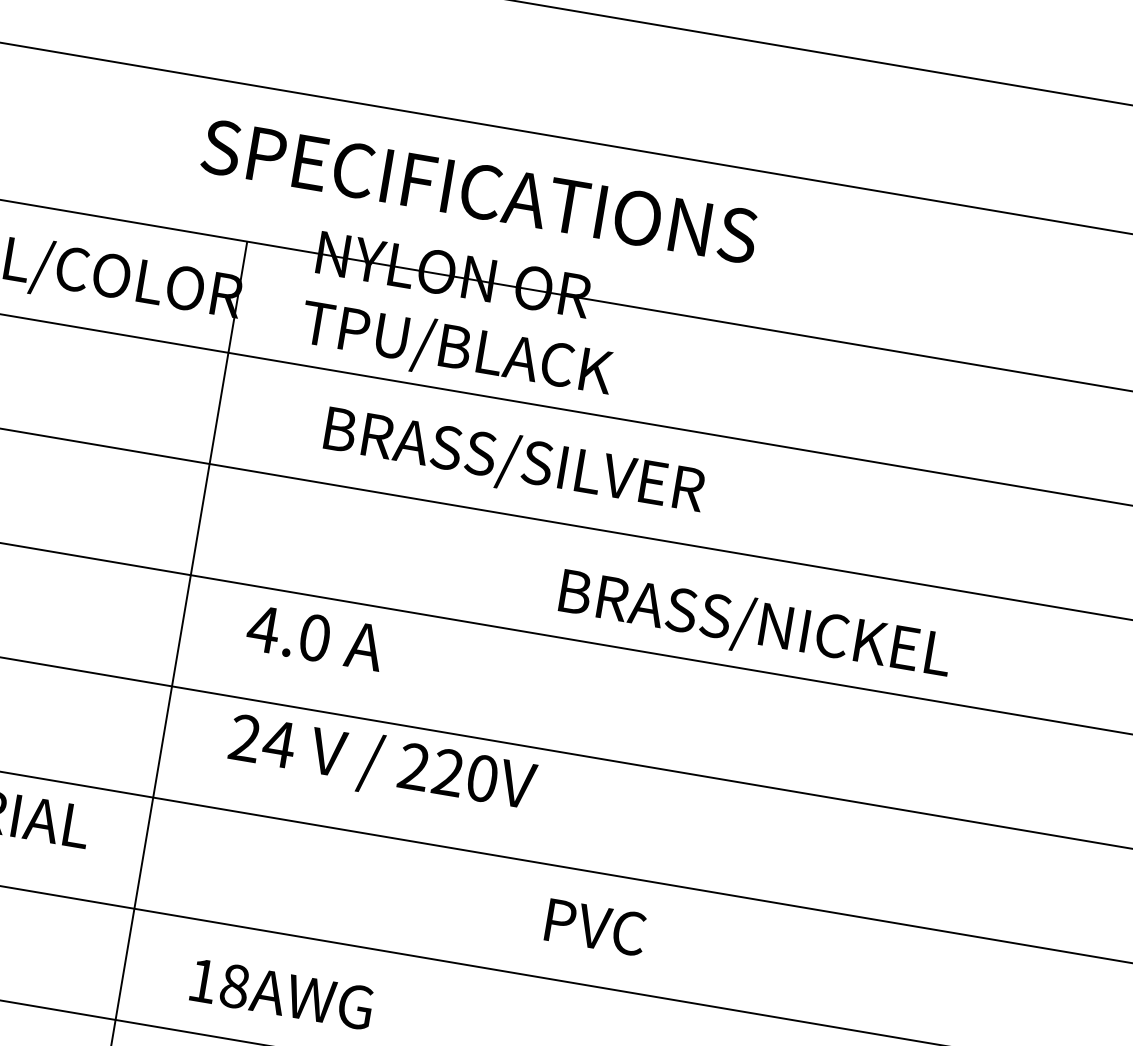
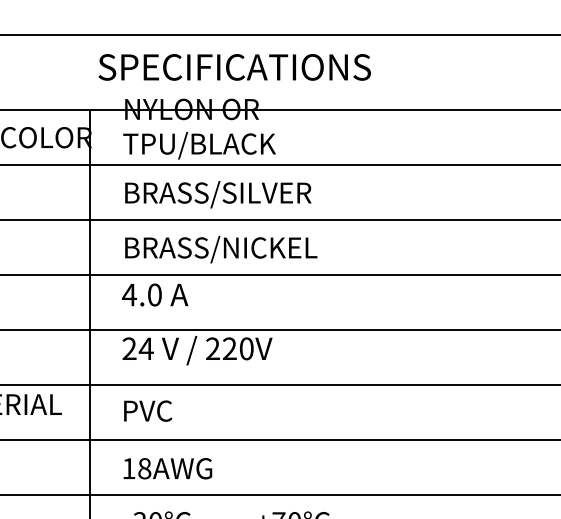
text: (479, 191) -> (234, 67), moved
text: (514, 462) -> (218, 194), moved
text: (755, 626) -> (221, 249), moved
text: (596, 926) -> (148, 410), moved

